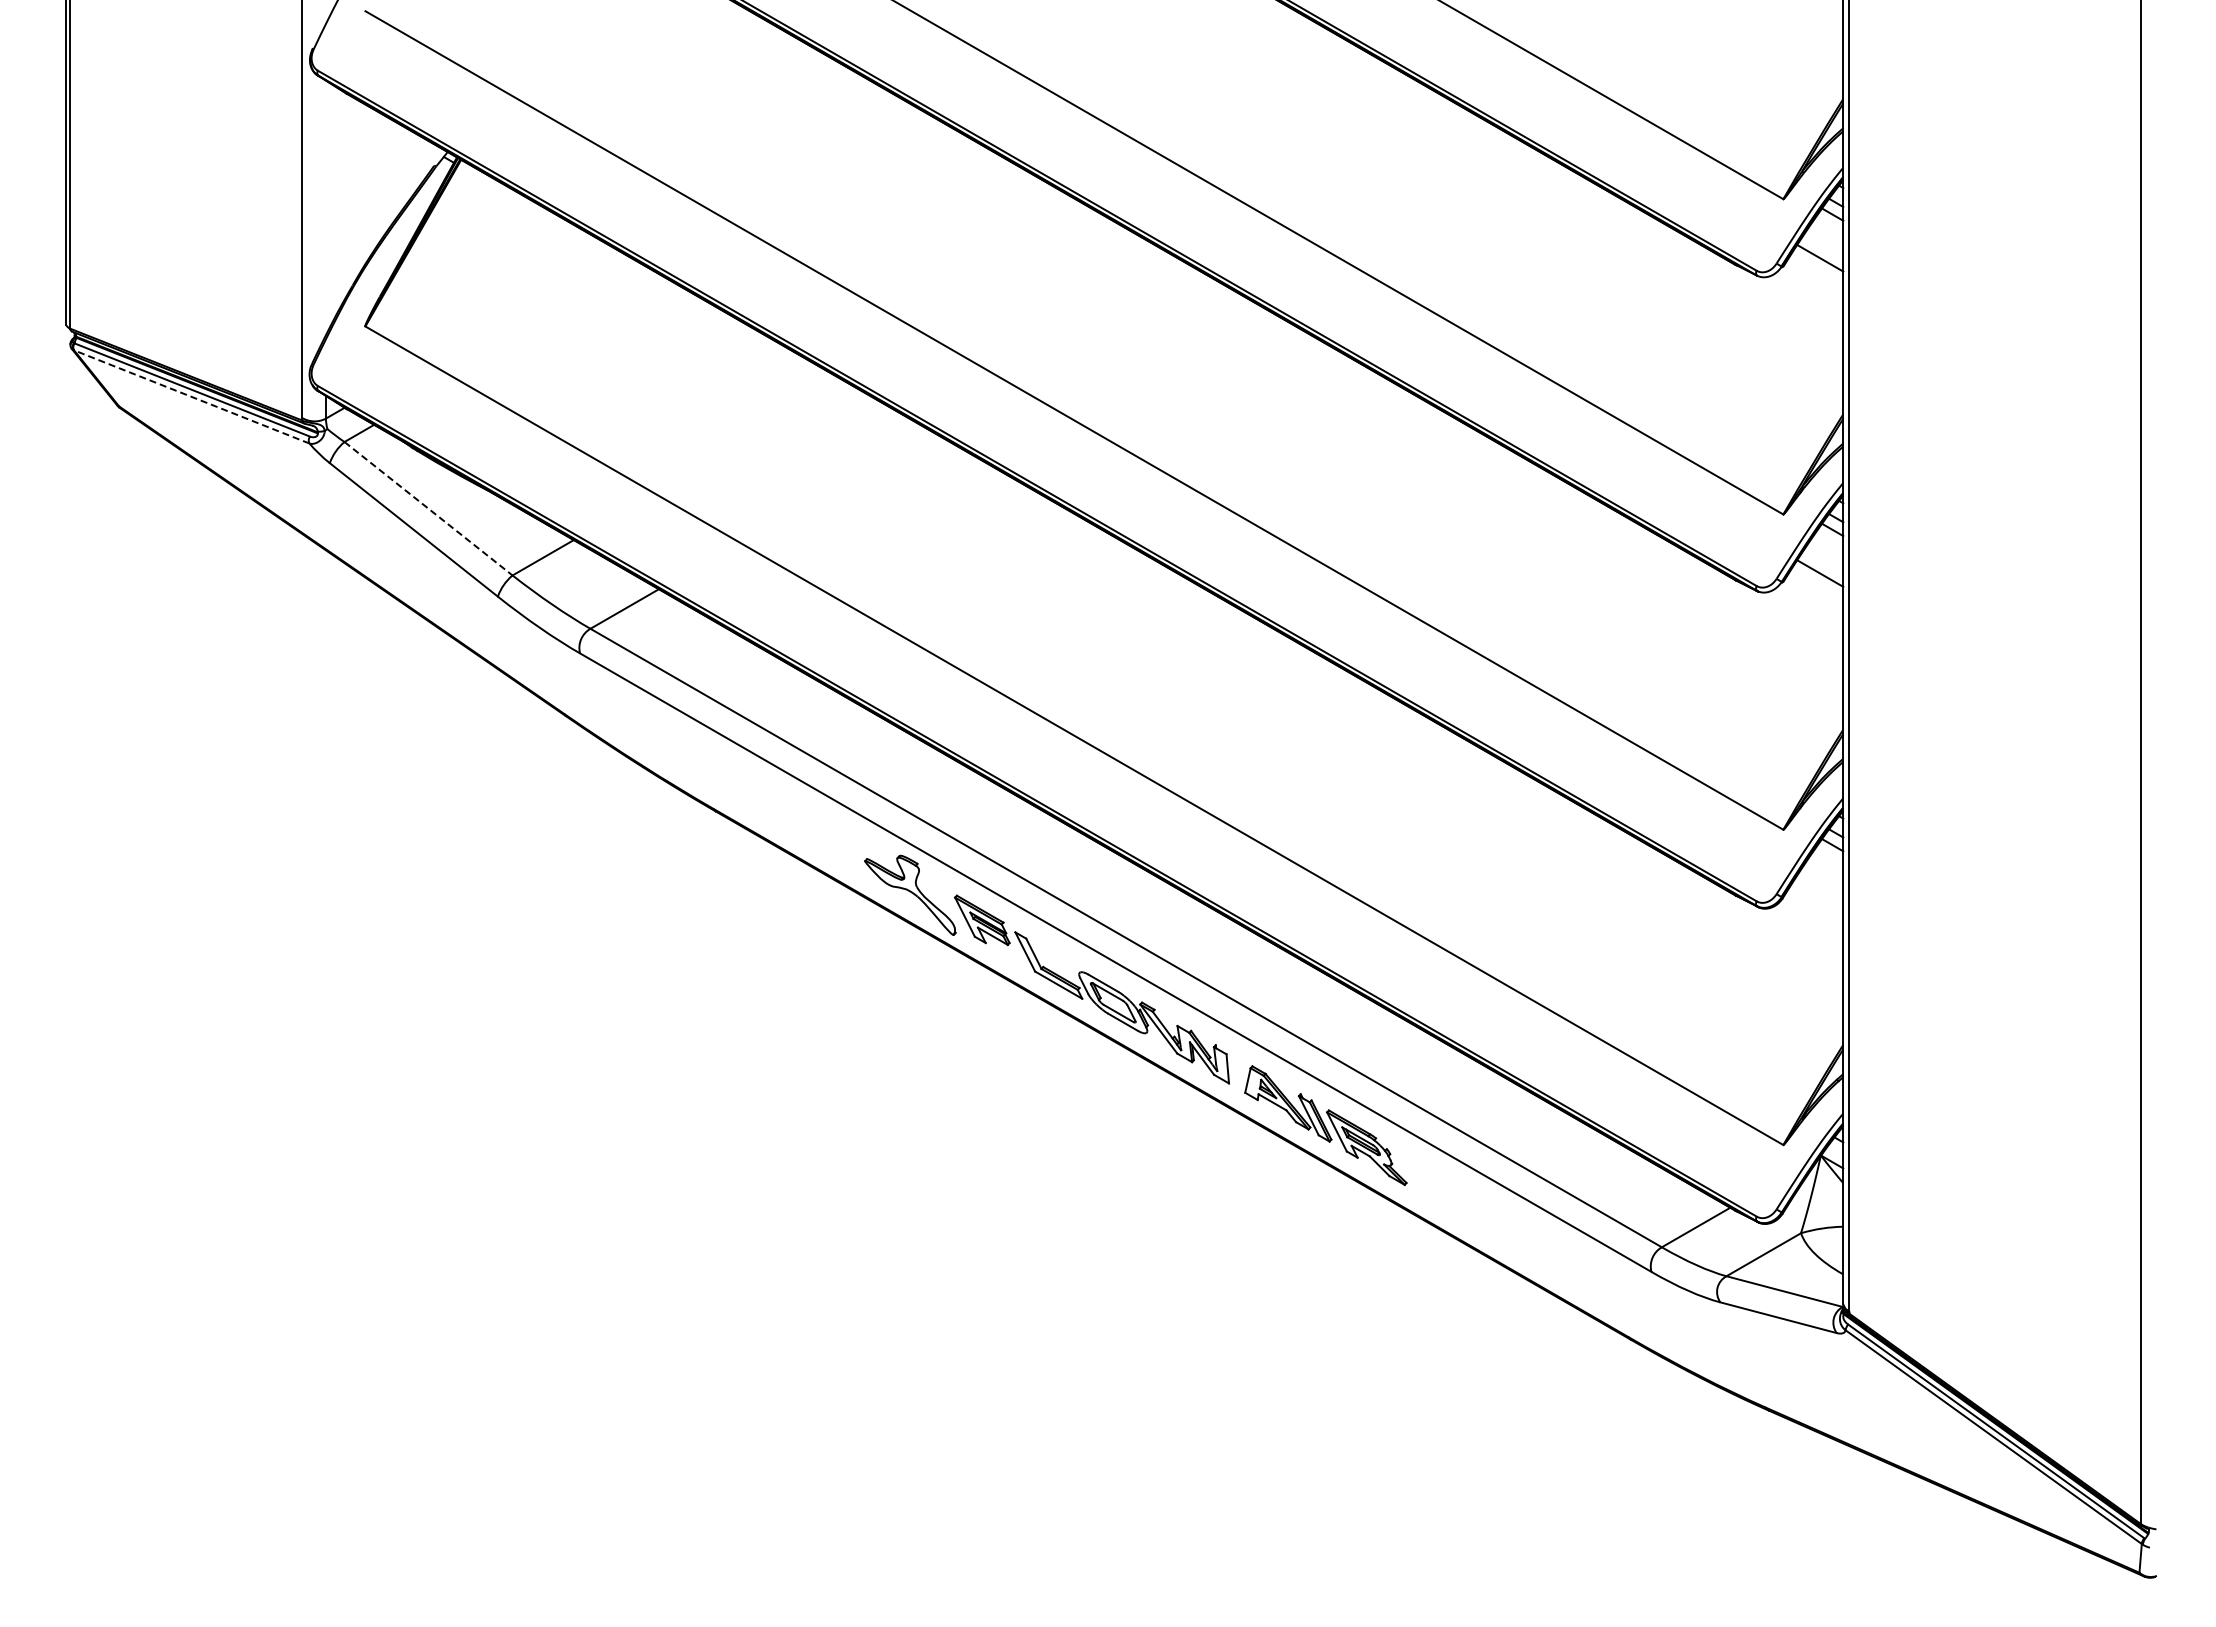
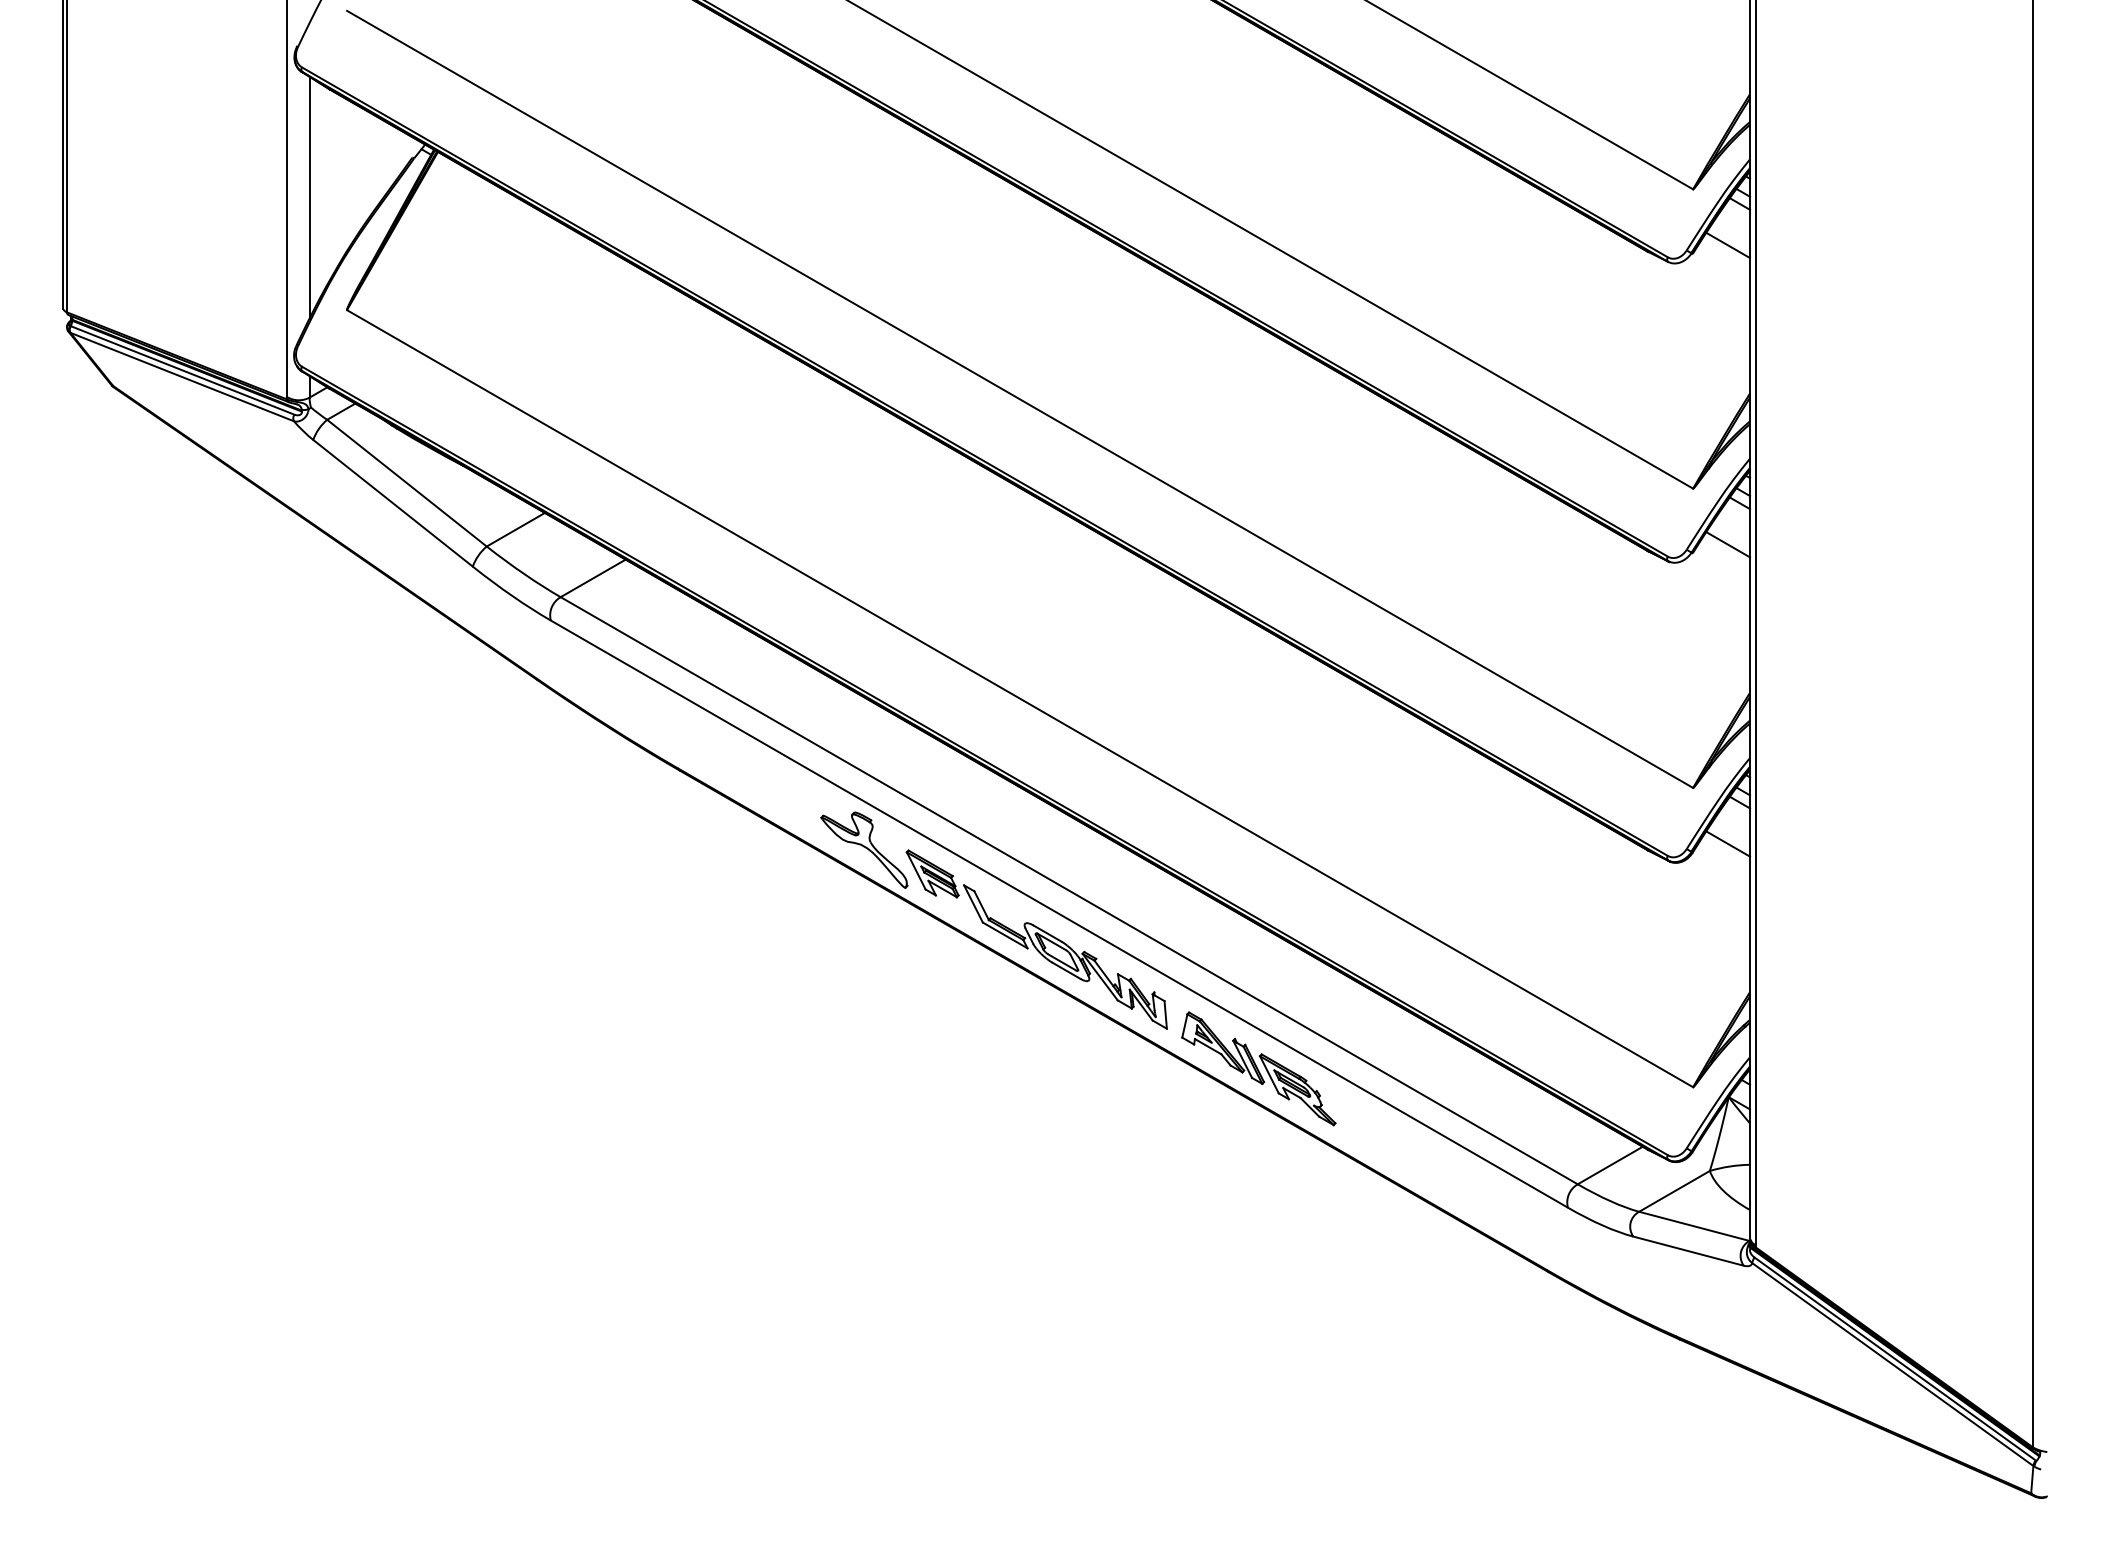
line: (325, 207) -> (309, 197), added
line: (191, 396) -> (181, 376), dashed -> solid
line: (428, 509) -> (406, 483), dashed -> solid
line: (1819, 888) -> (1727, 843), added

